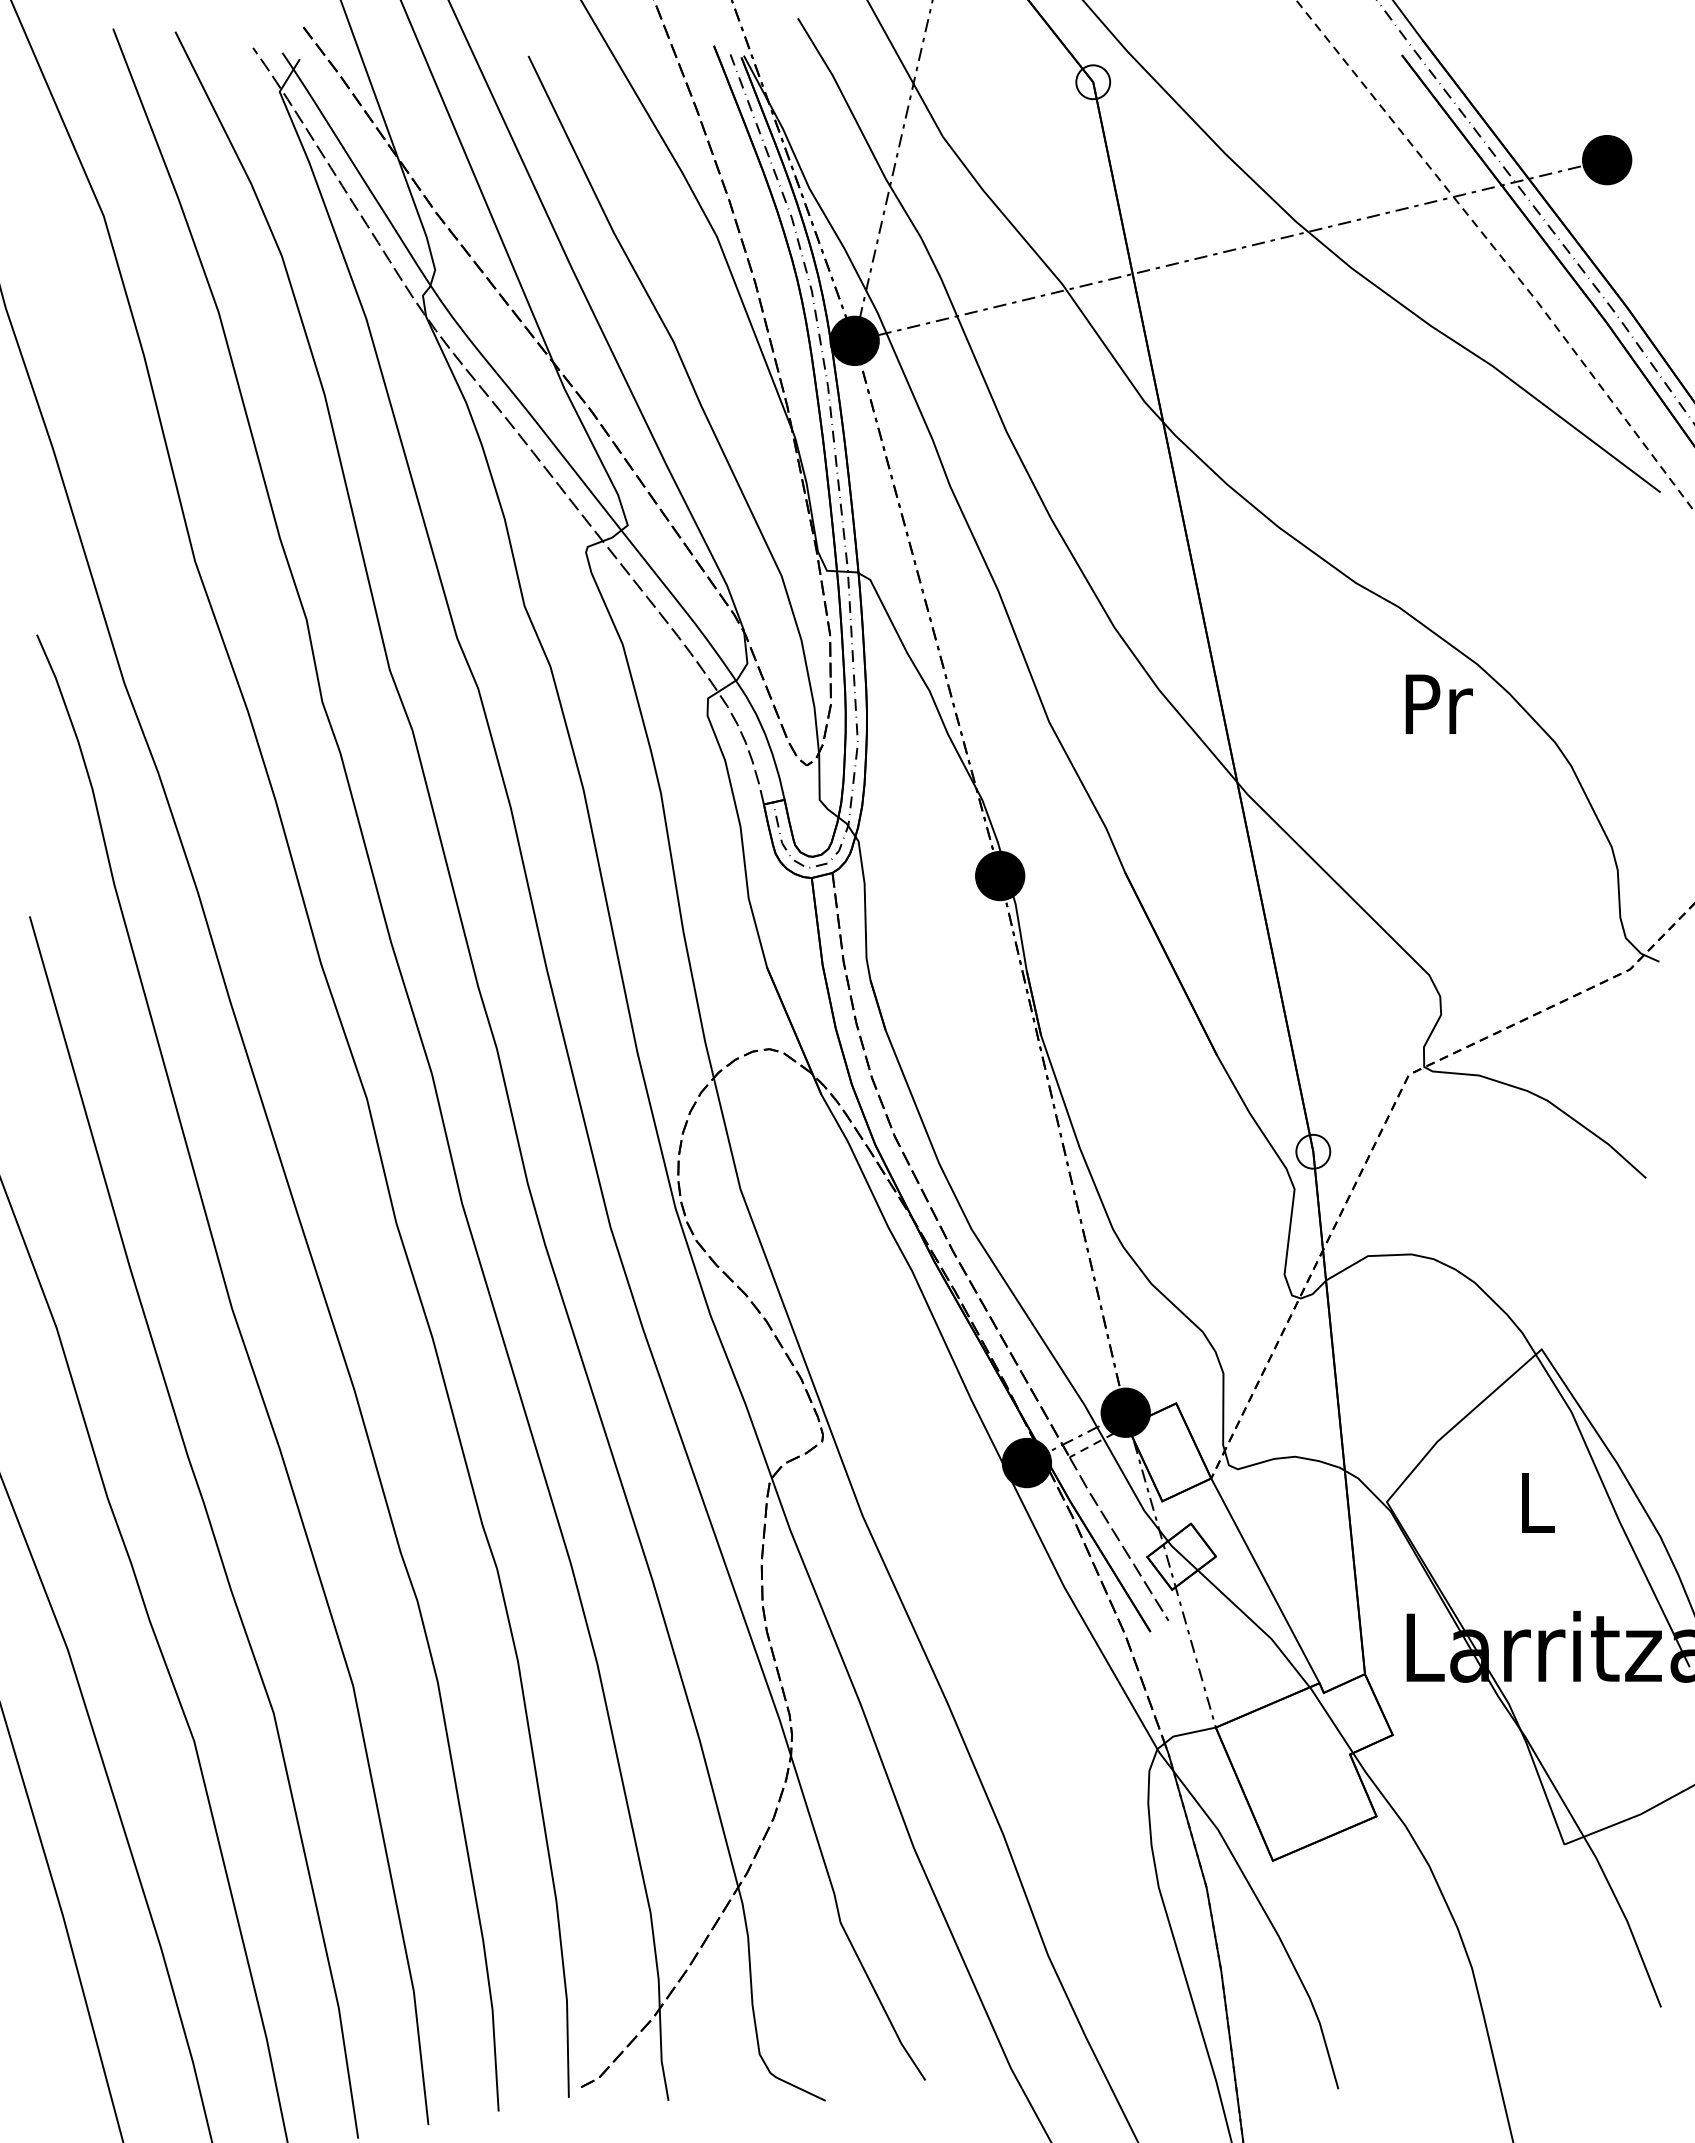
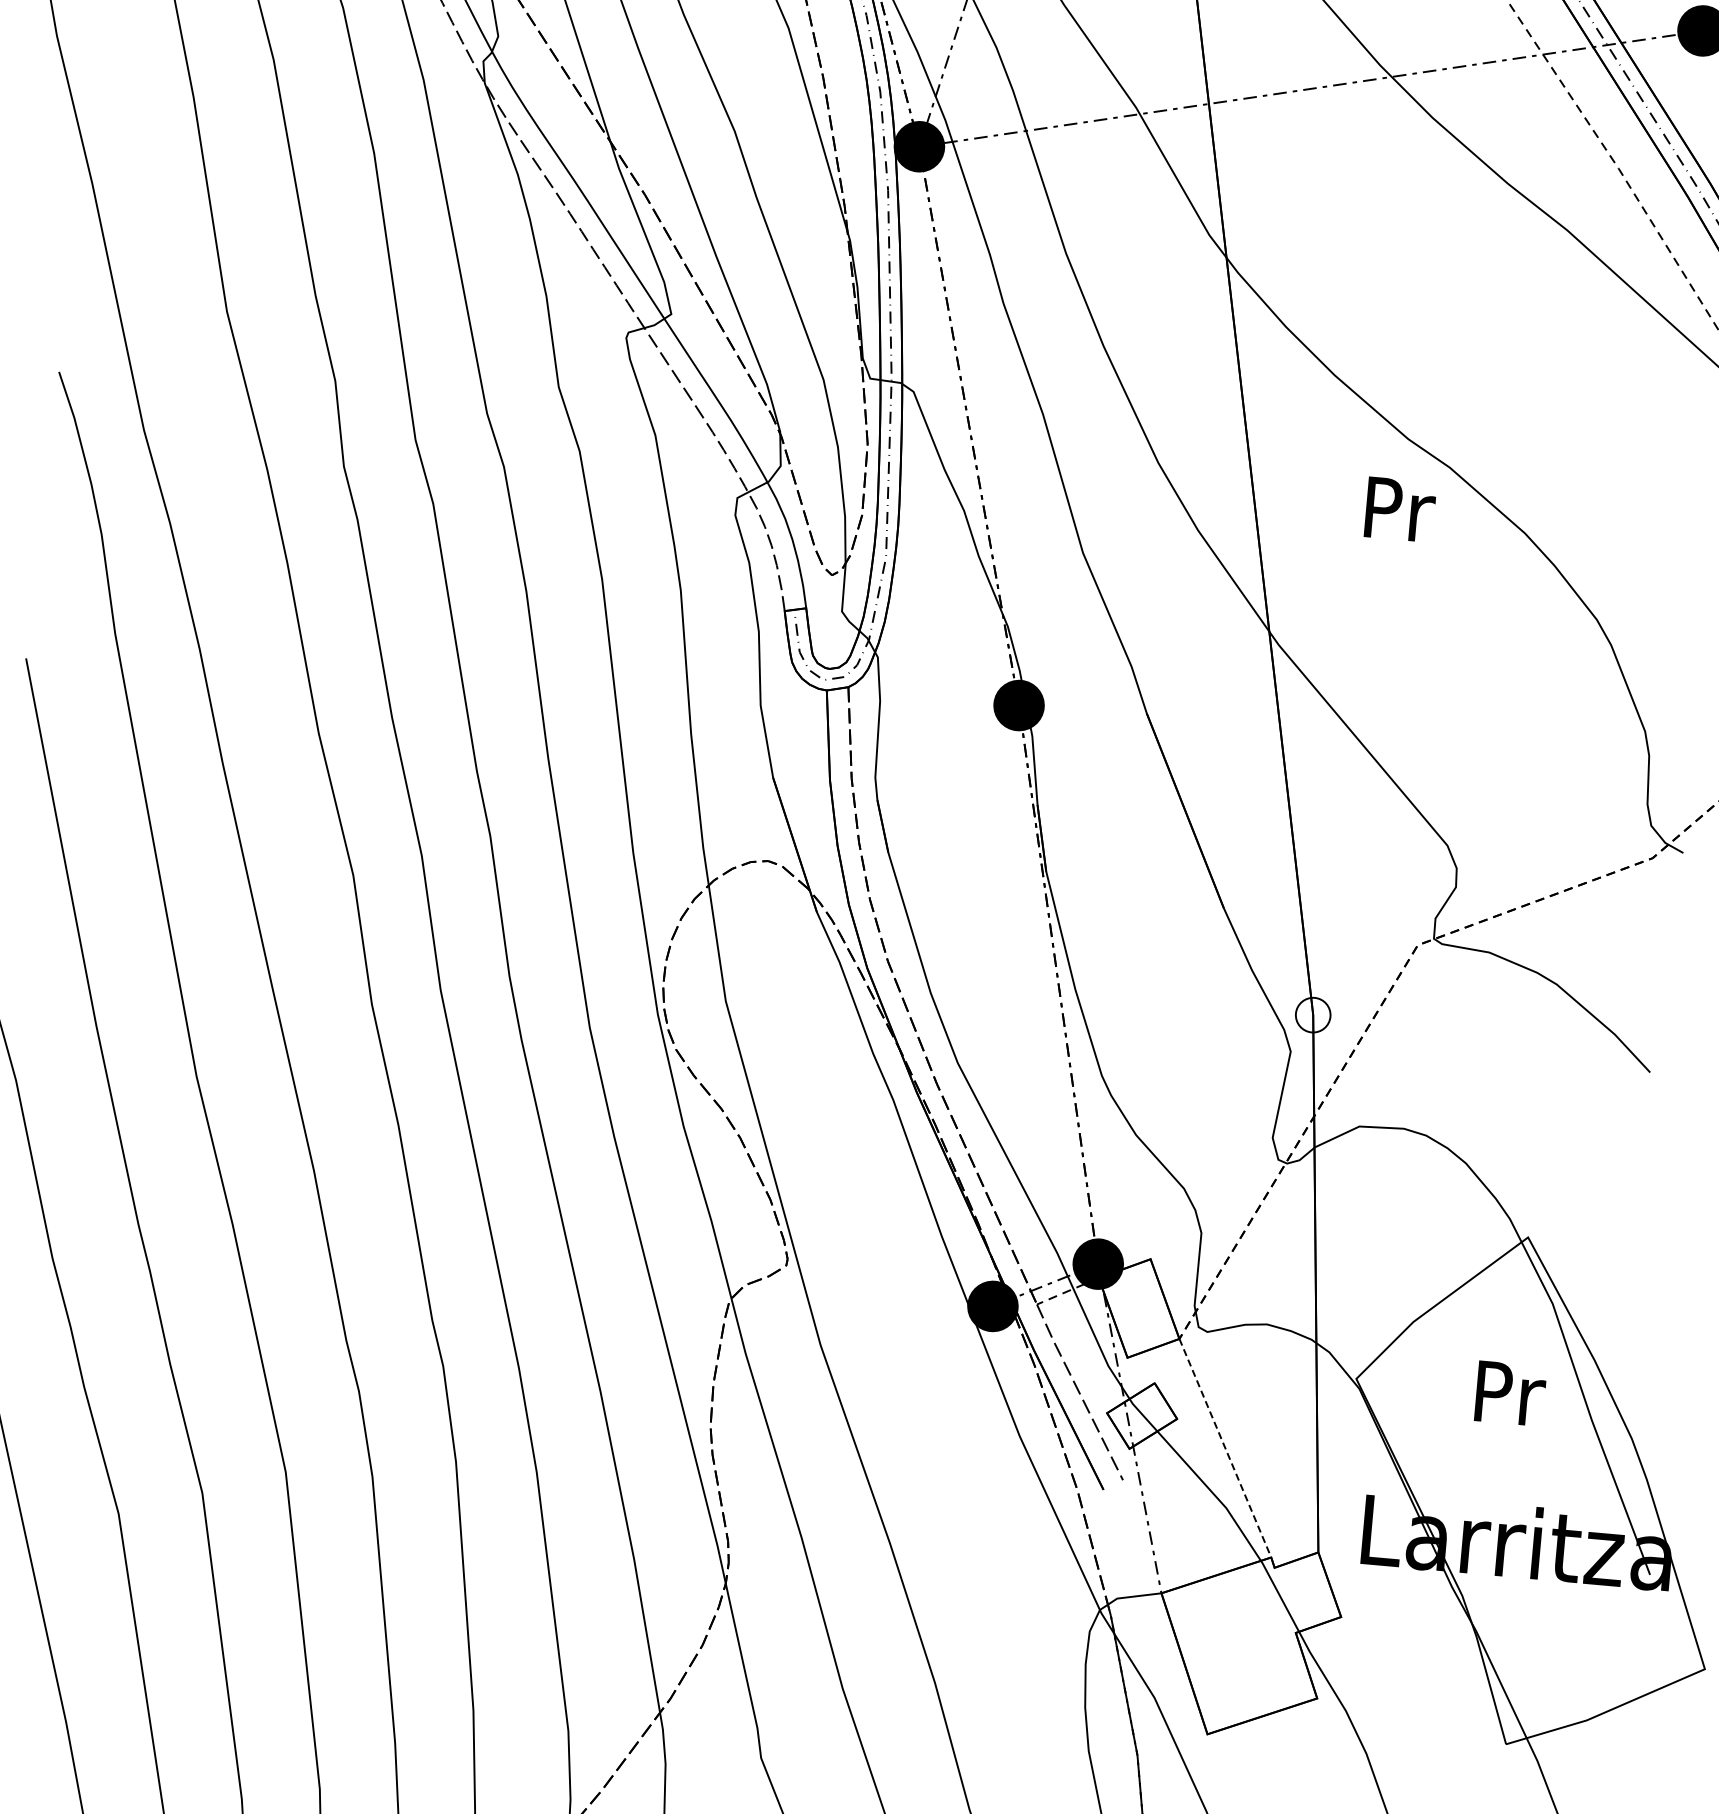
text: (1438, 703) -> (1399, 508), moved
text: (1537, 1502) -> (1509, 1393), L -> Pr
line: (1265, 1580) -> (1225, 1447), solid -> dashed

